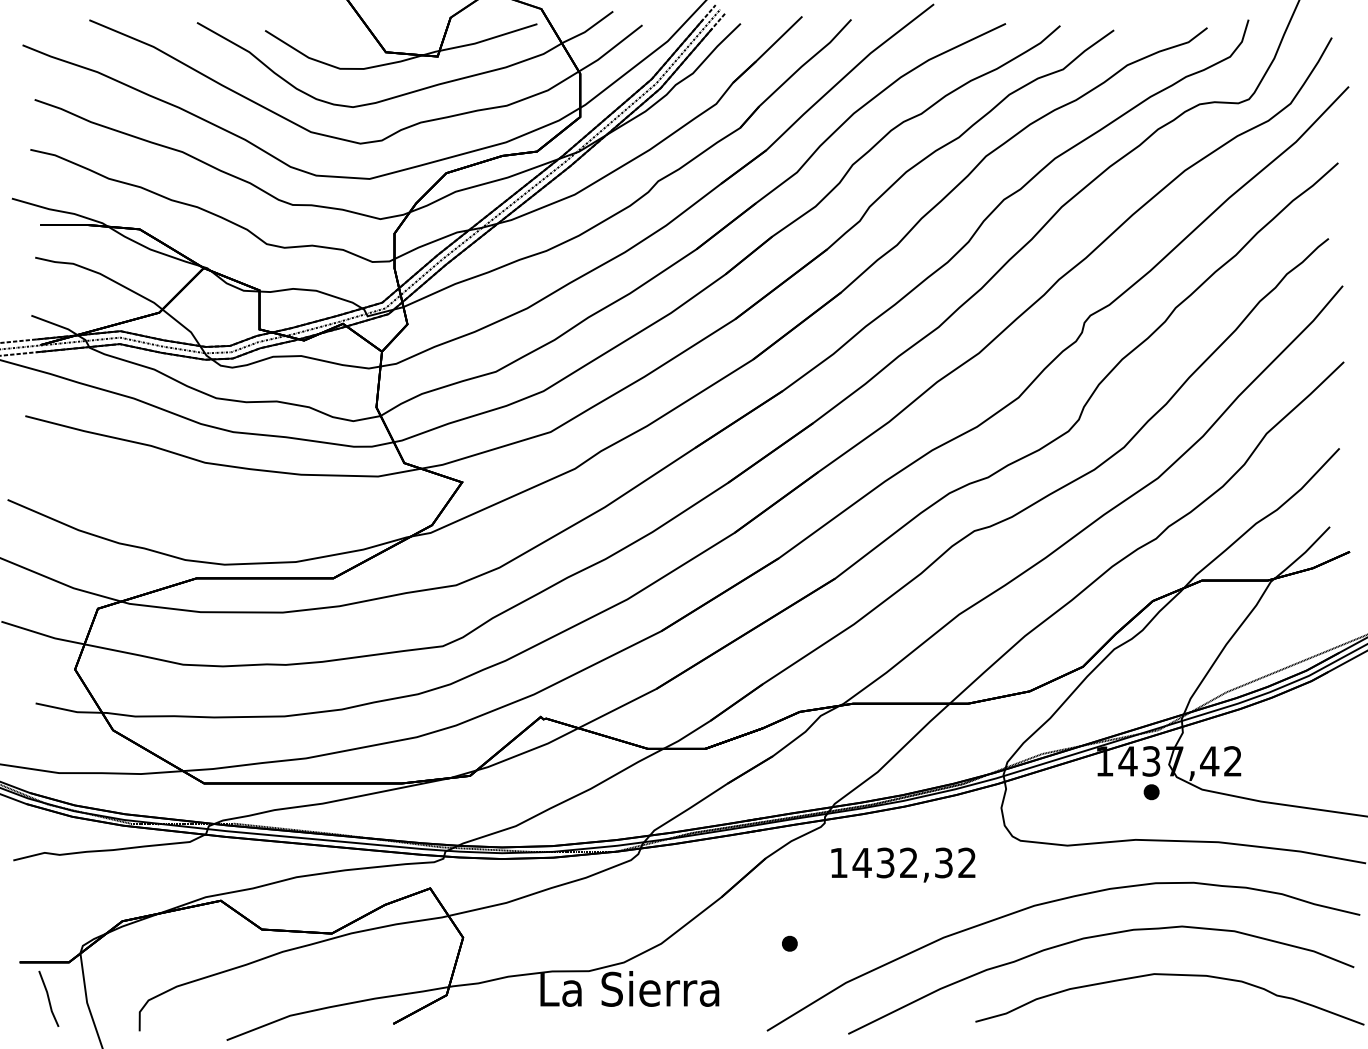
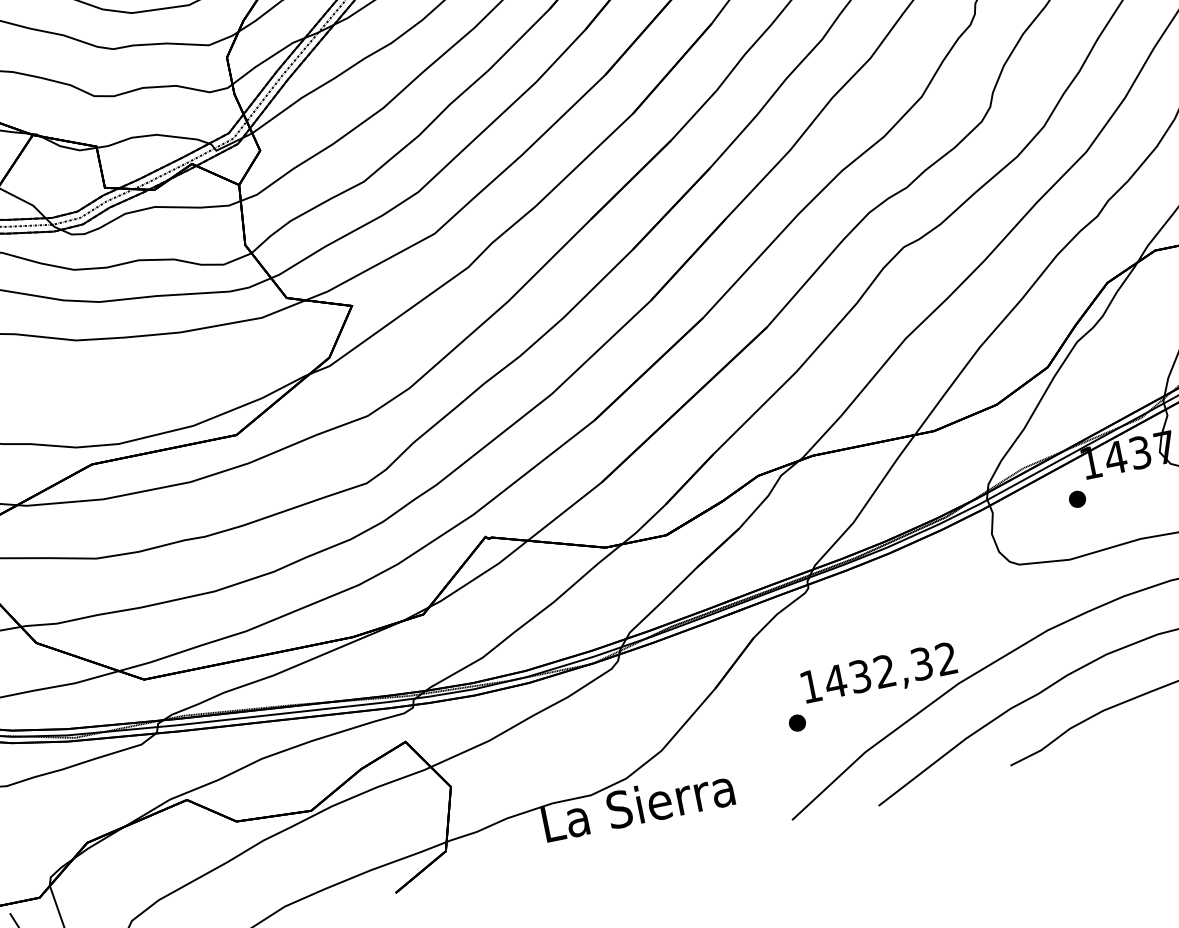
part: (1151, 792) -> (1077, 499), moved
text: (903, 864) -> (879, 674), moved

